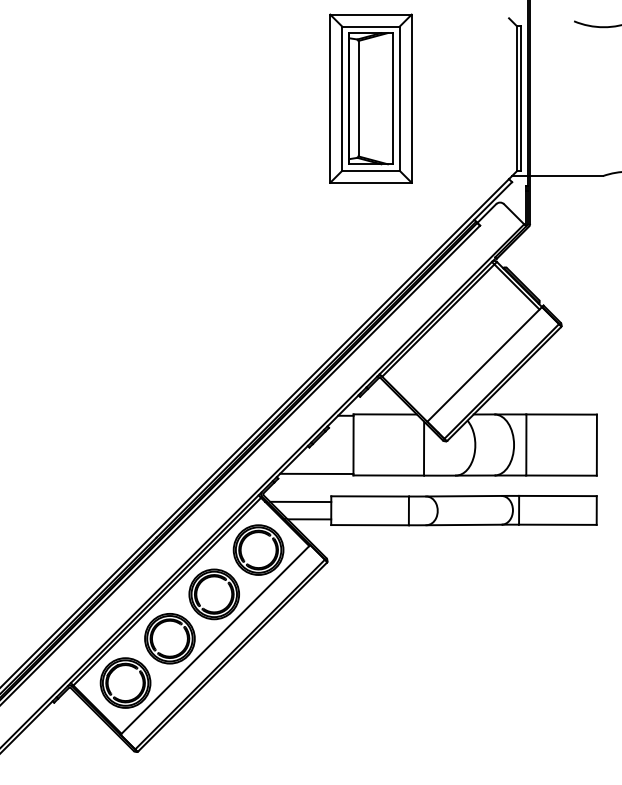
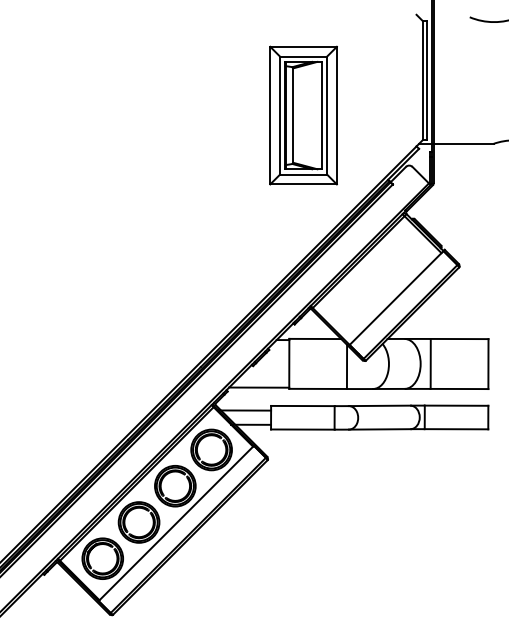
part: (370, 98) -> (303, 115), moved

